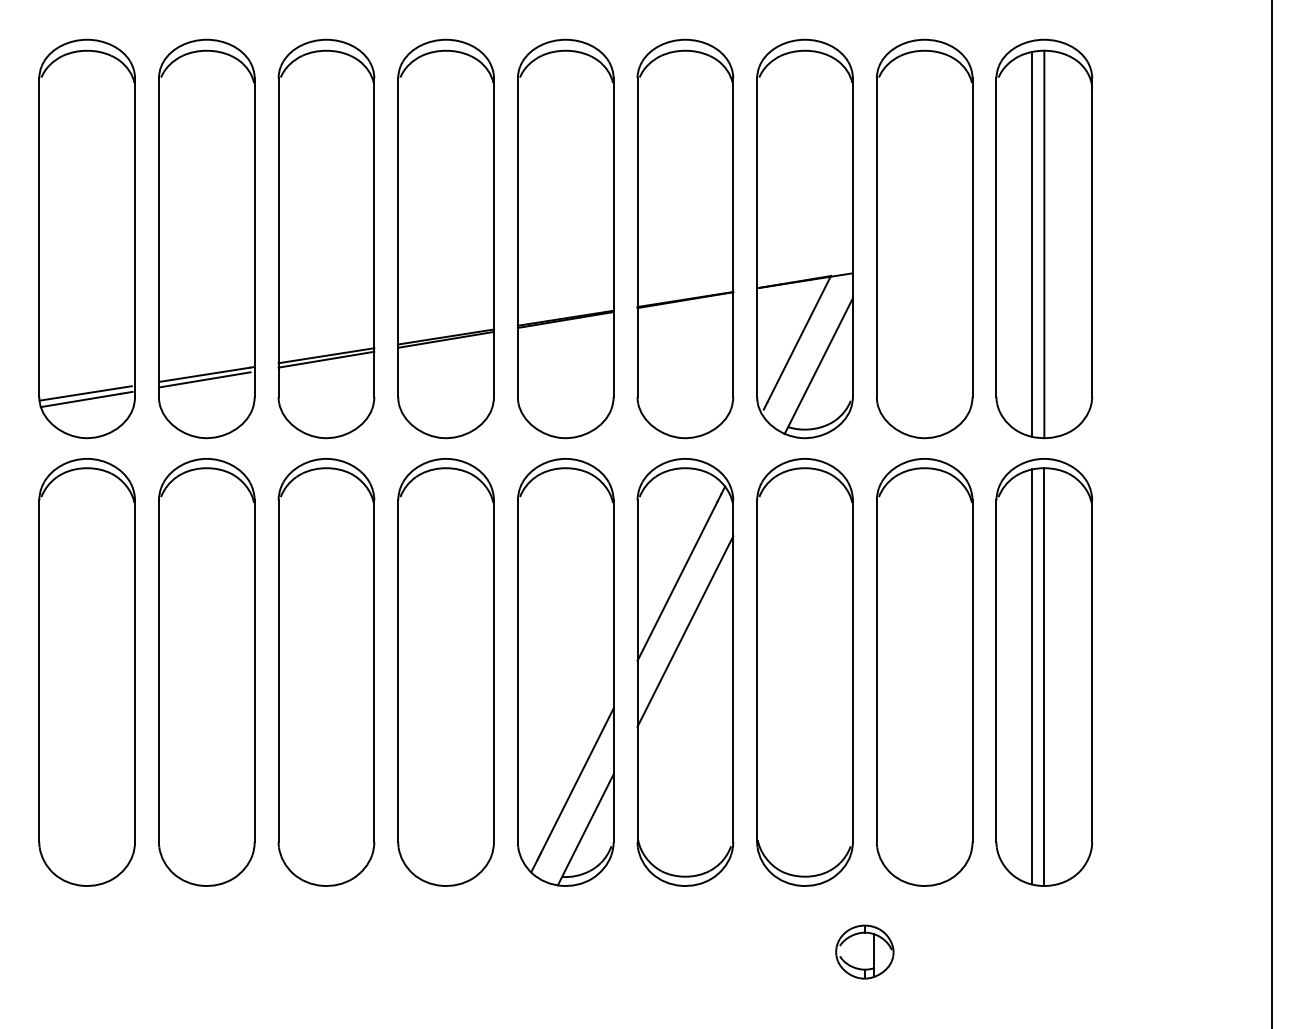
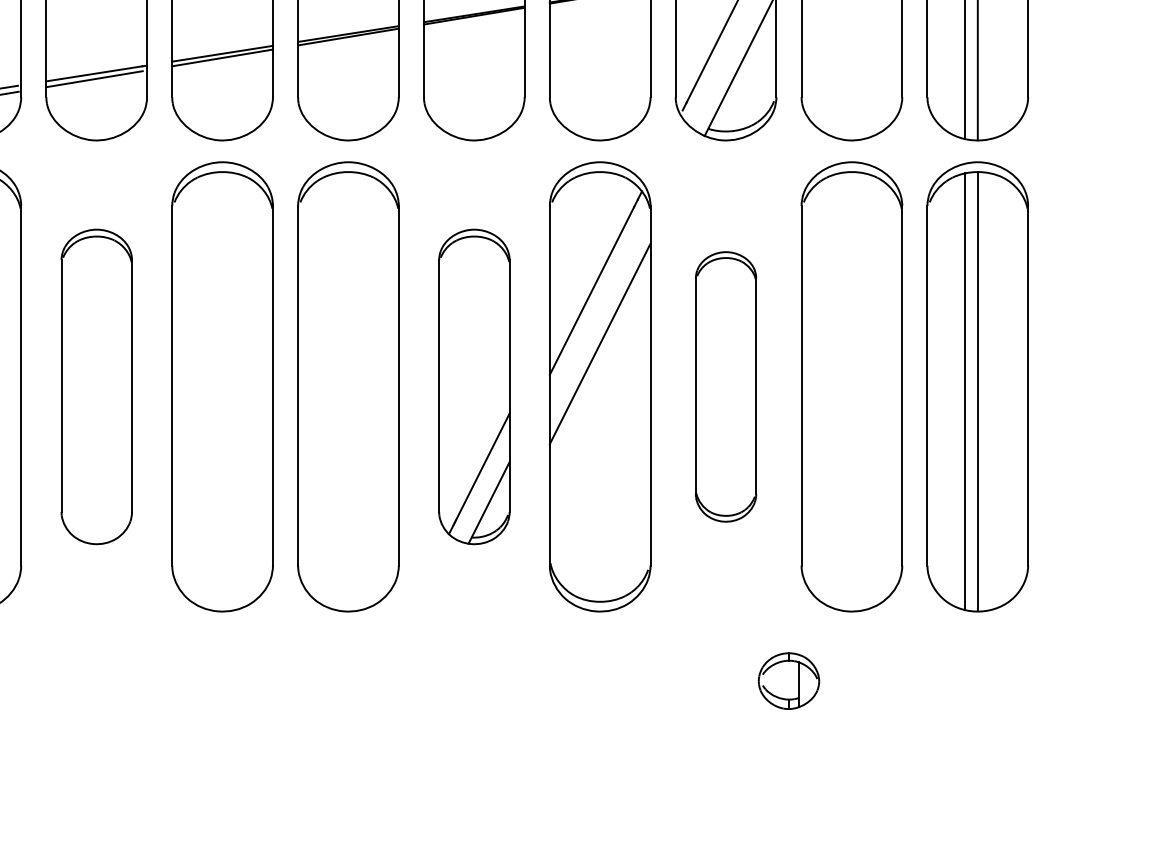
part: (206, 672) -> (96, 386), size x0.7
part: (565, 672) -> (474, 386), size x0.7
part: (804, 672) -> (725, 386), size x0.6

